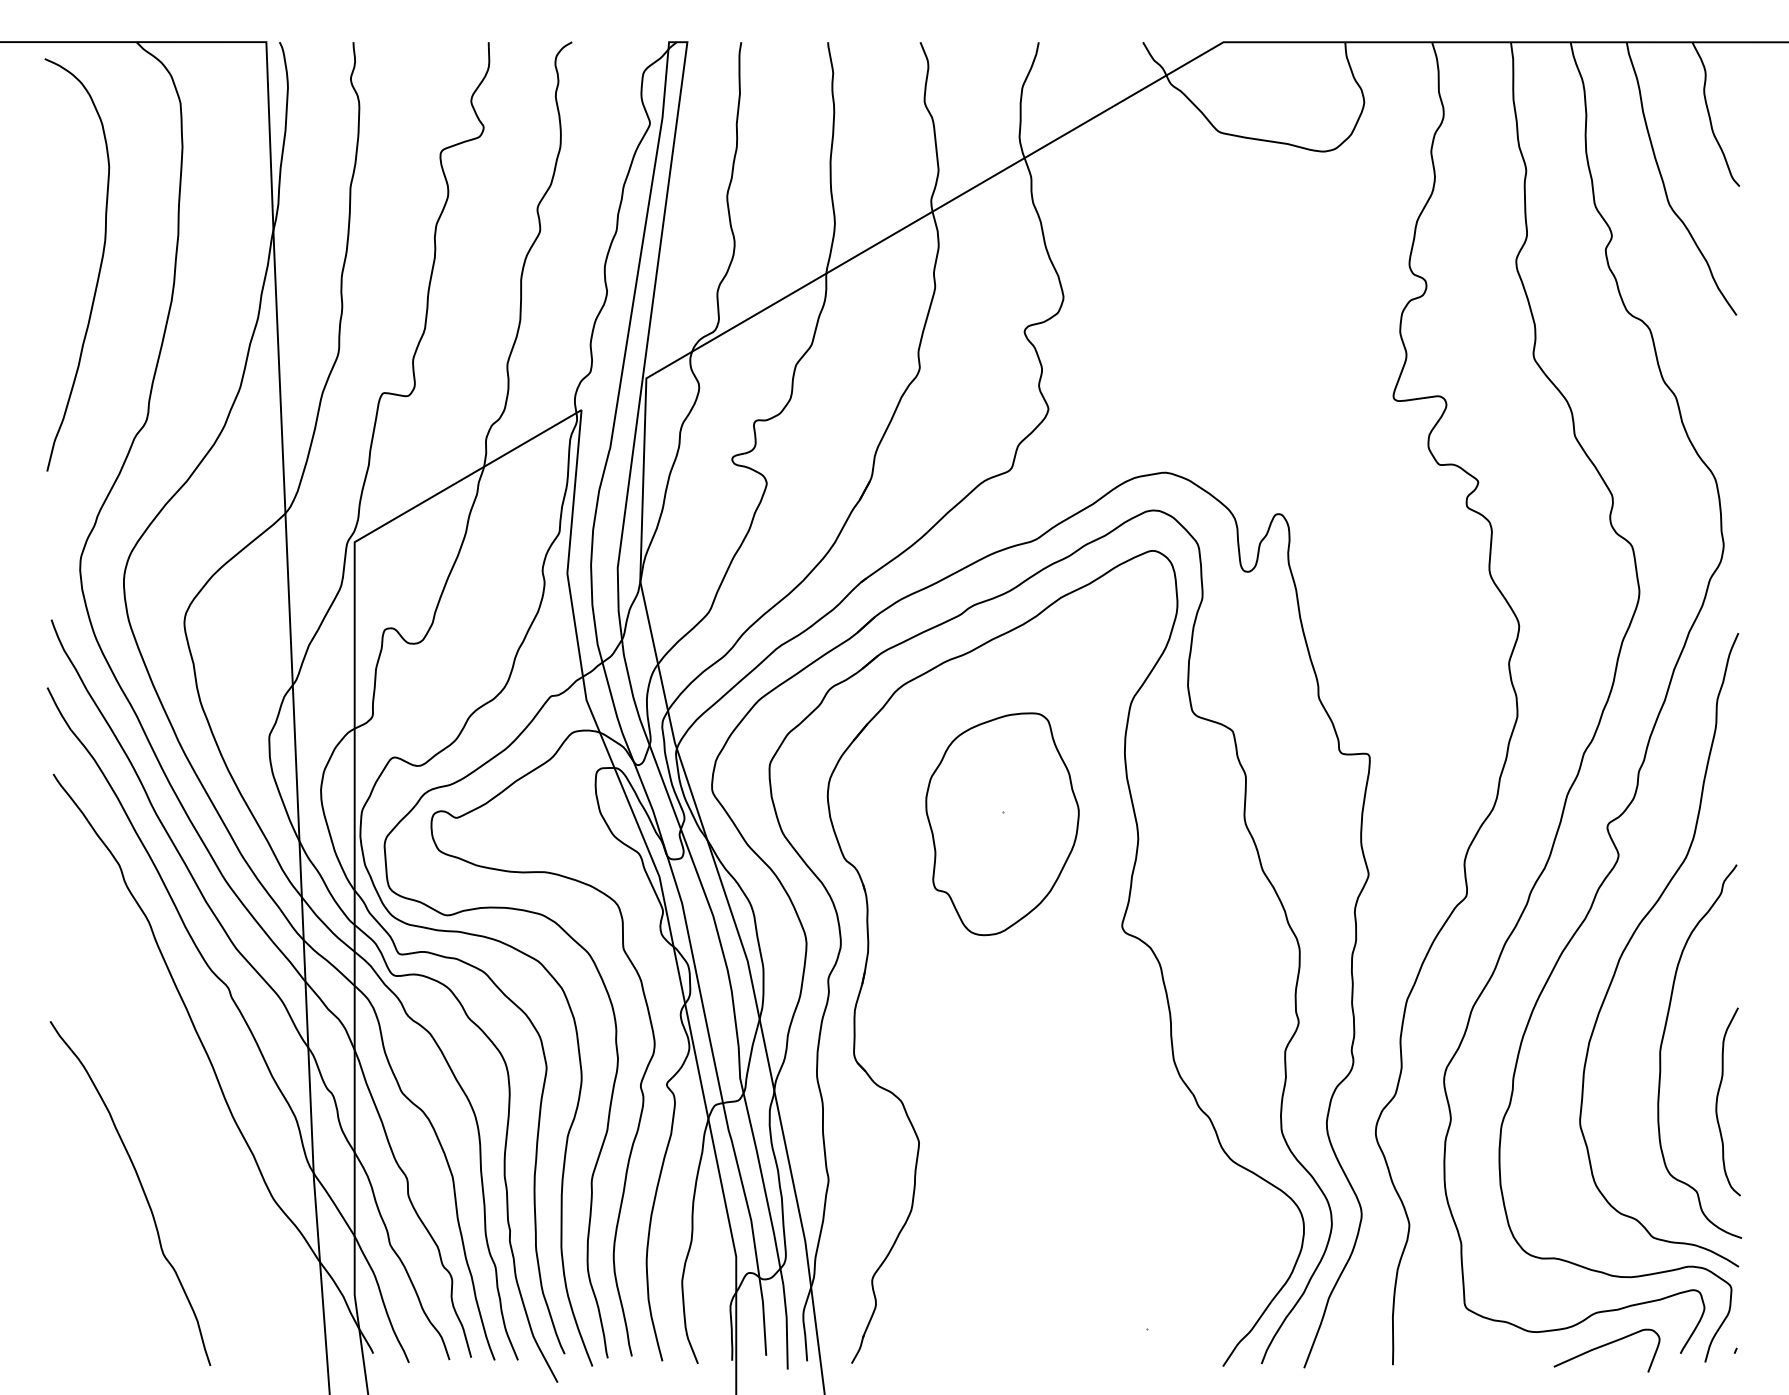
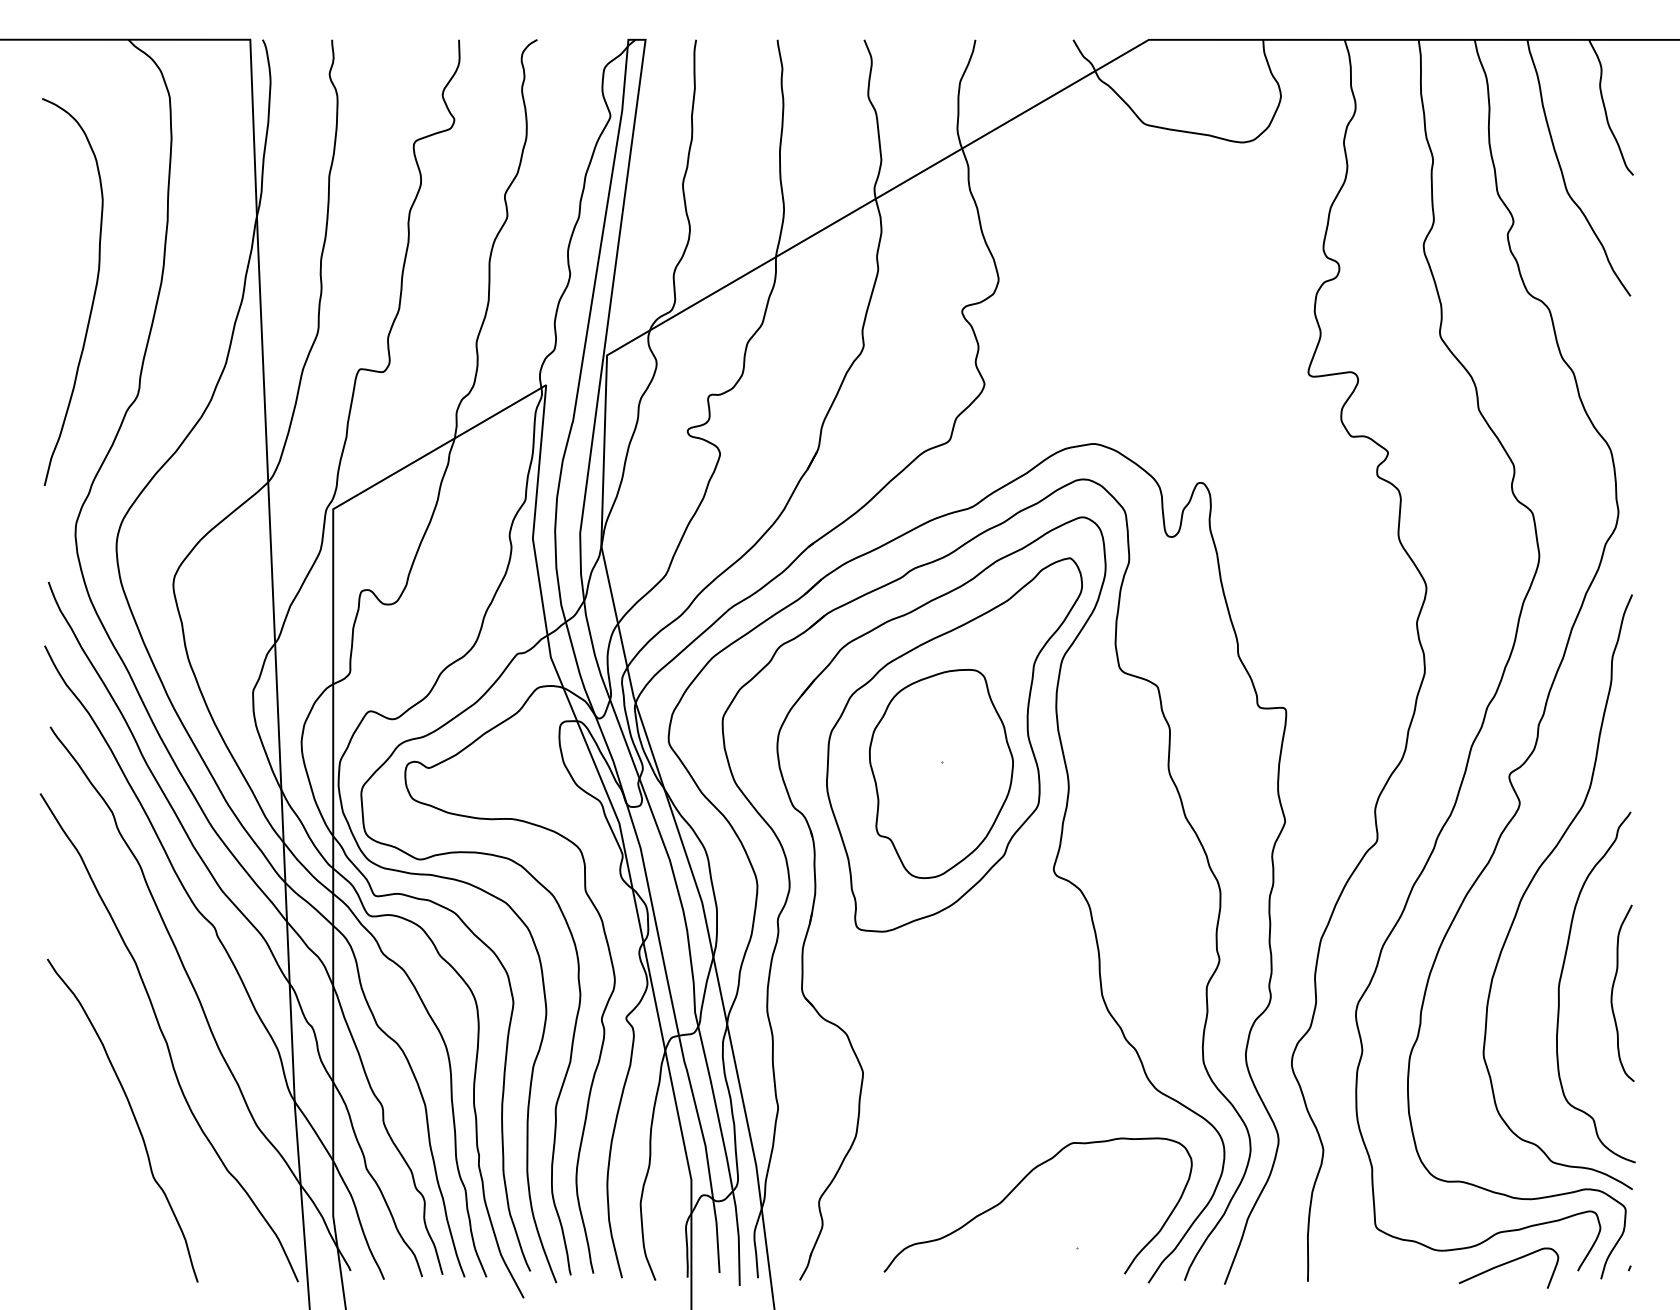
curve: (99, 266) -> (93, 293), moved
part: (1016, 793) -> (954, 745), added
curve: (1718, 1097) -> (1613, 989), moved
curve: (176, 1106) -> (165, 1038), added
curve: (1080, 1267) -> (1014, 1190), added

